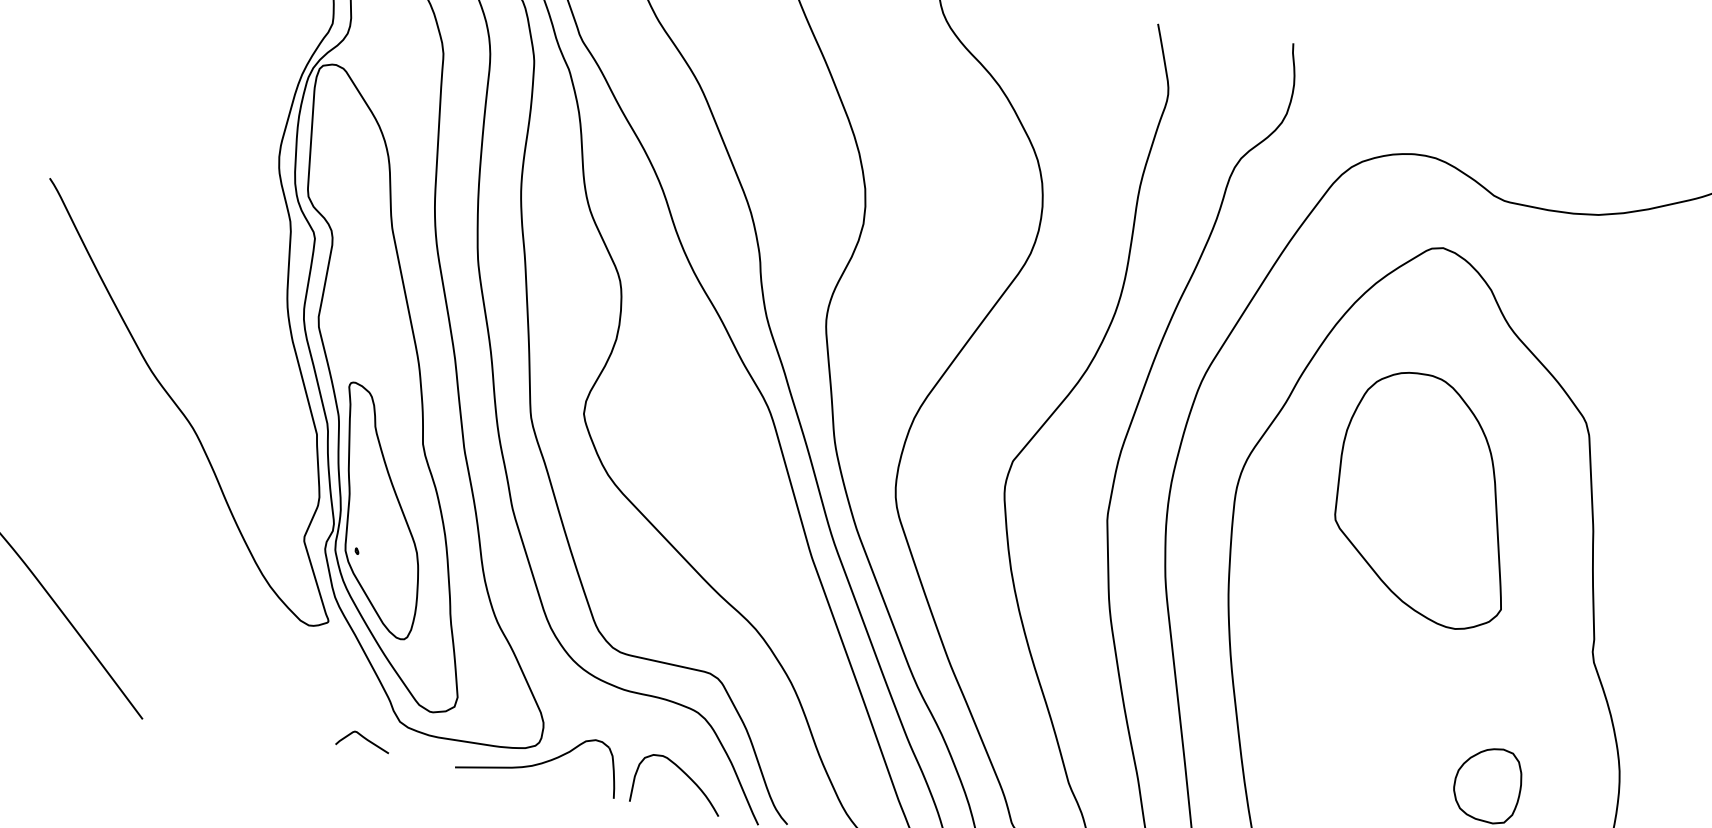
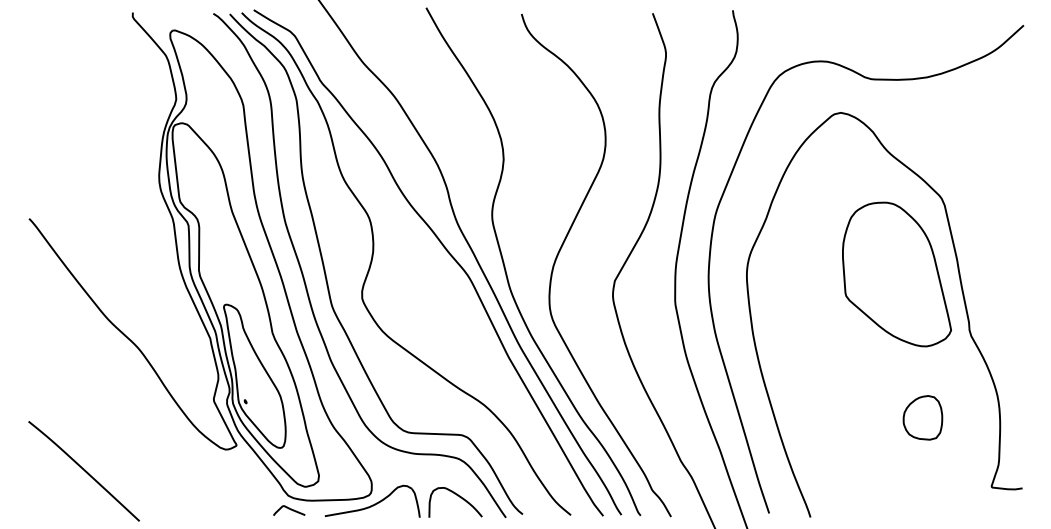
part: (1426, 499) -> (896, 274), moved
curve: (364, 739) -> (289, 509), moved

